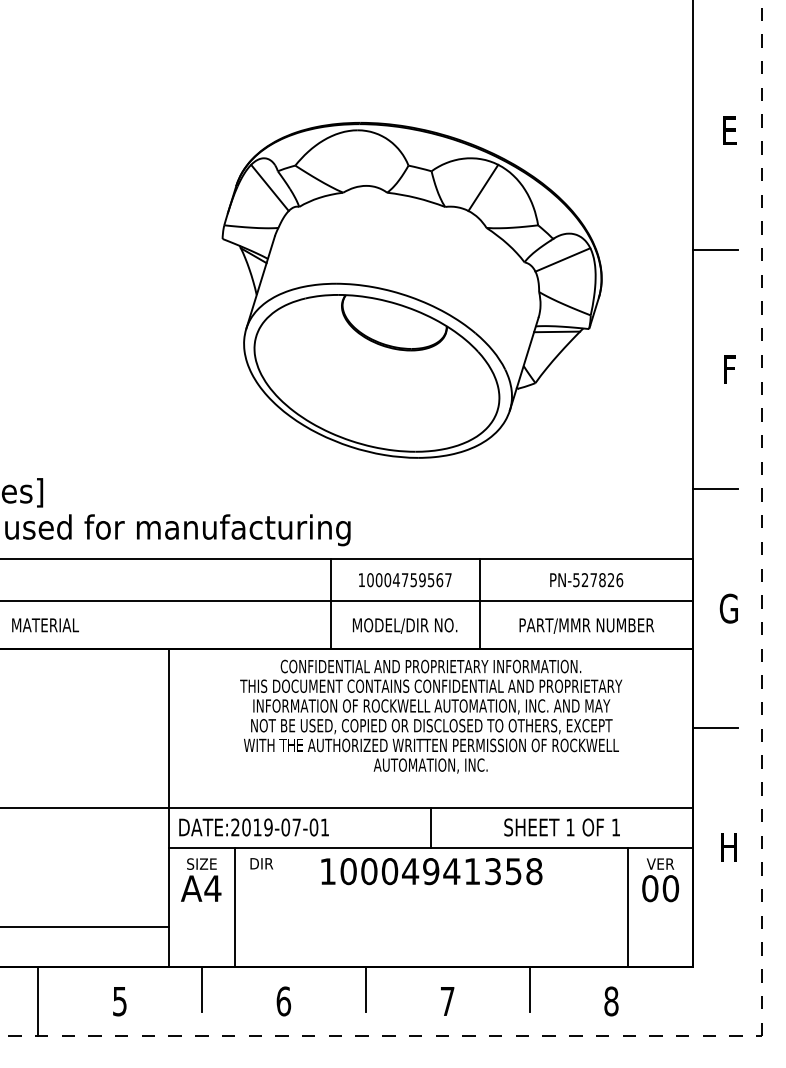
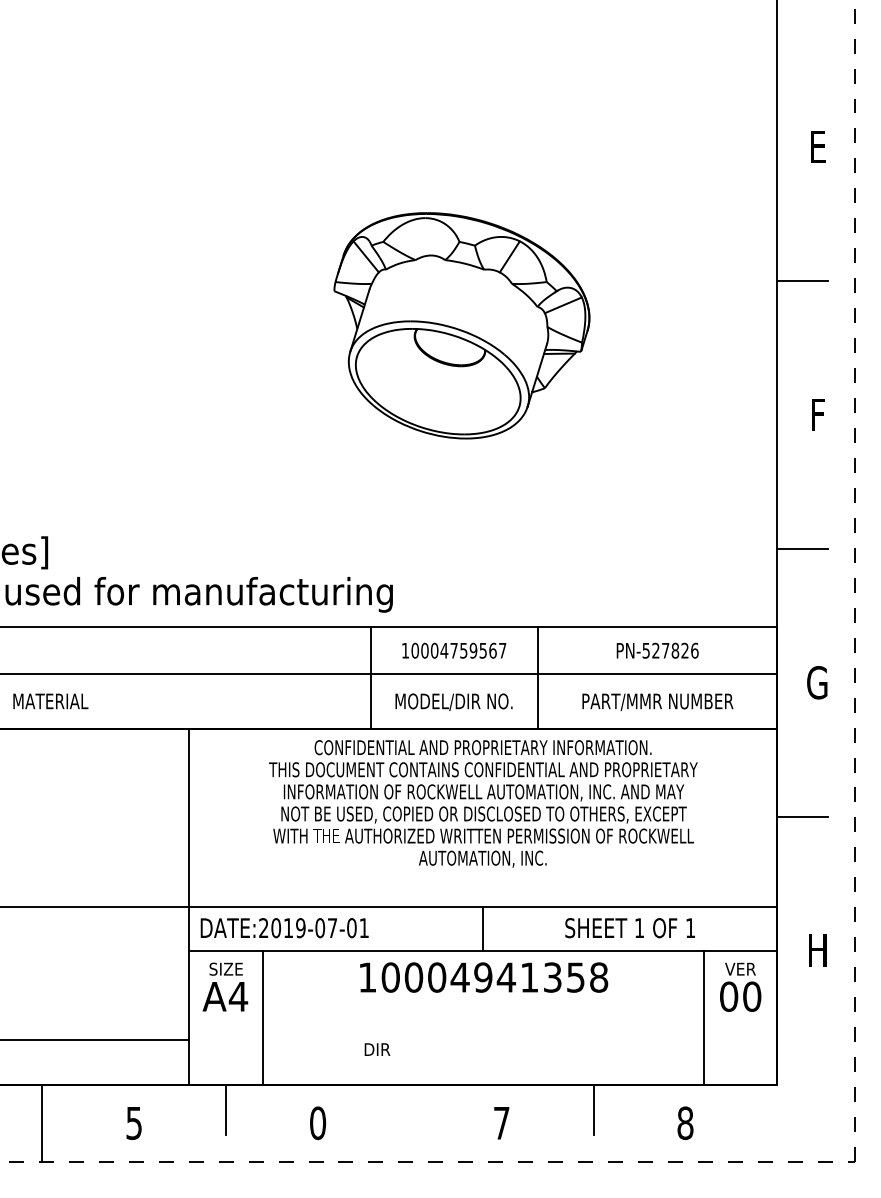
part: (411, 290) -> (461, 325), size x0.6
text: (261, 863) -> (377, 1049), moved
line: (365, 988) -> (409, 1108), removed
text: (283, 1001) -> (317, 1123), 6 -> 0

